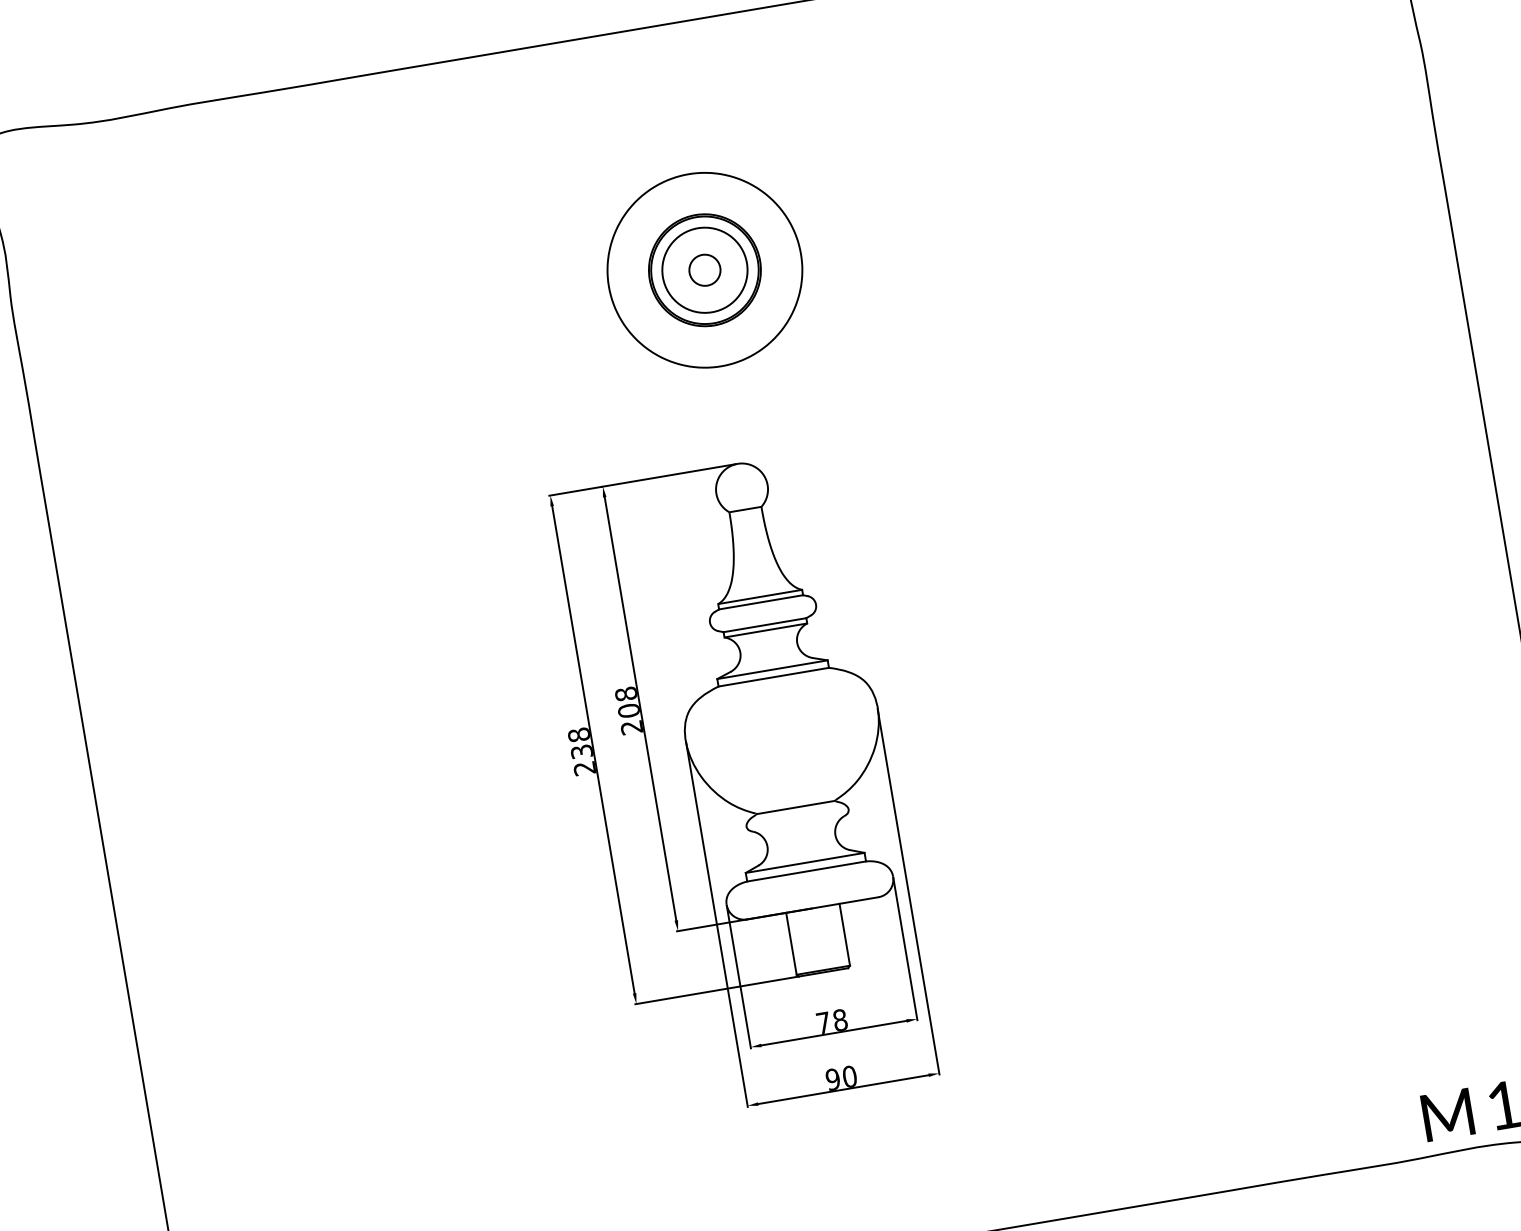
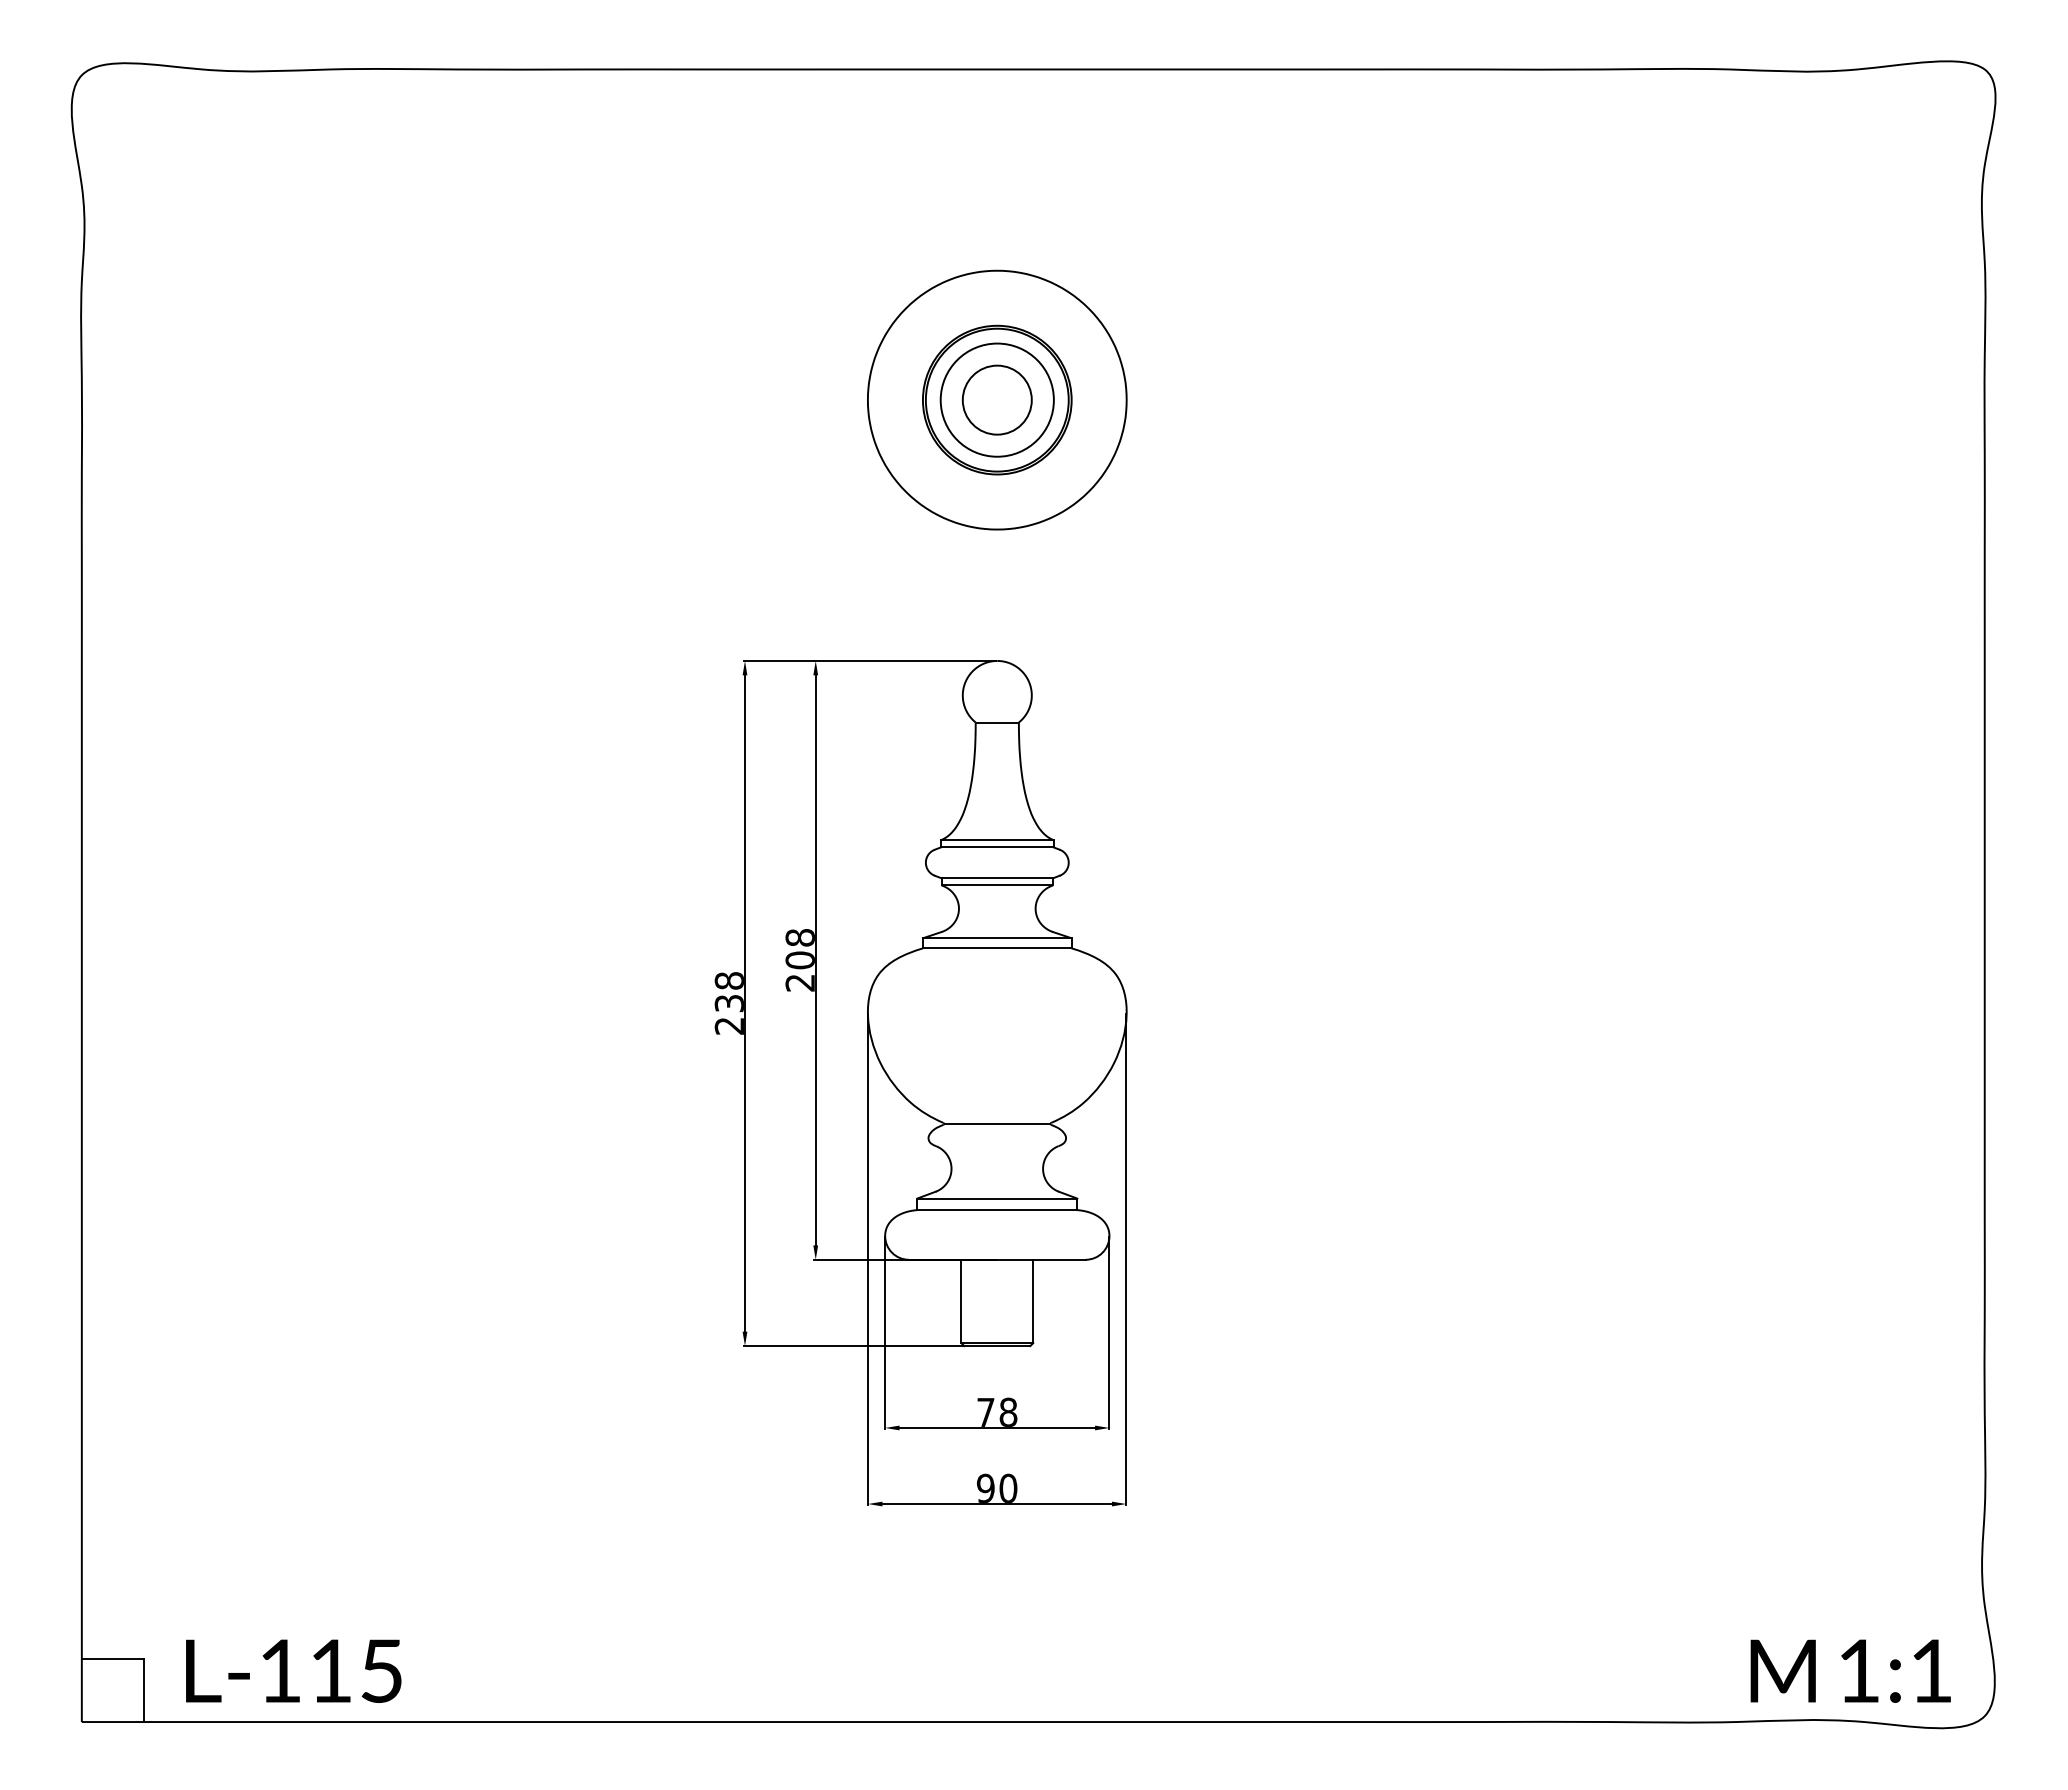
circle: (704, 269) -> (996, 399), size x1.67

